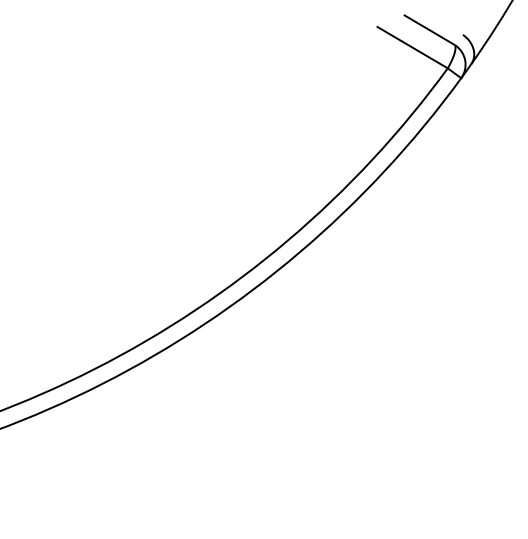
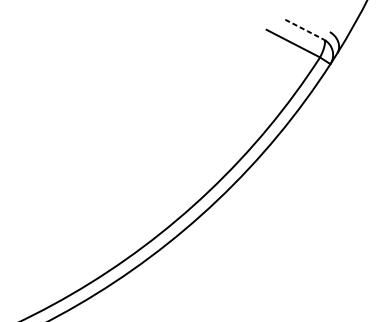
line: (429, 30) -> (305, 30), solid -> dashed

